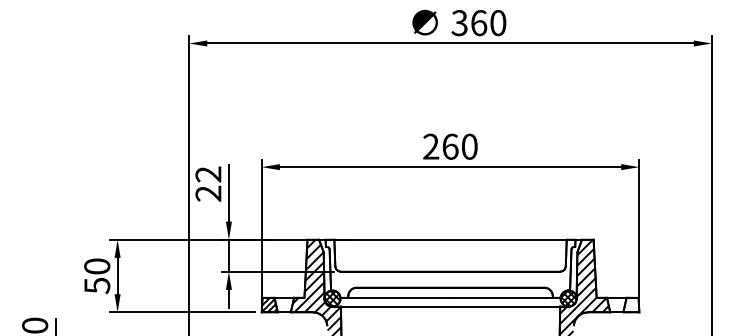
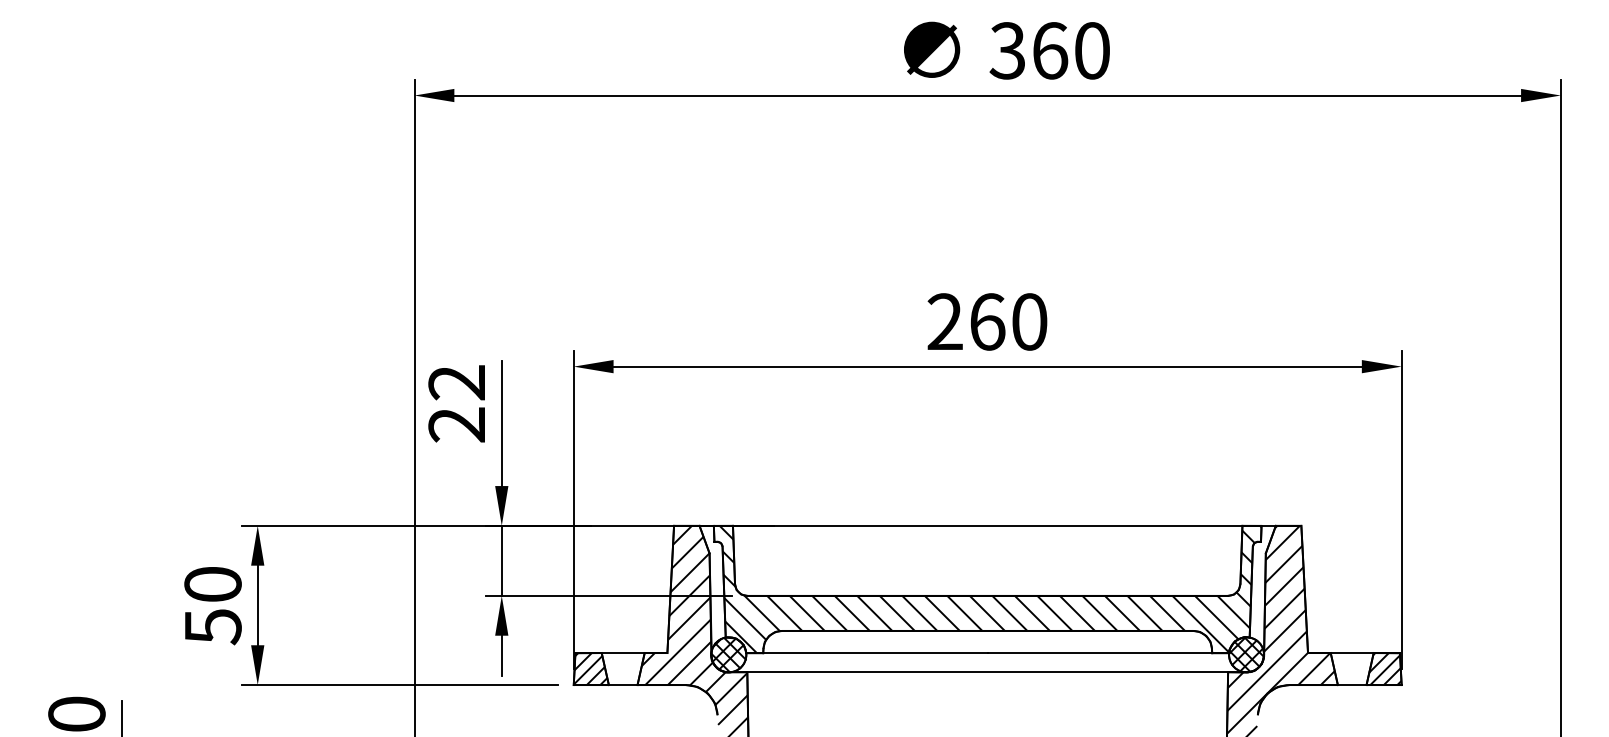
hatch: (451, 268) -> (989, 588), added
hatch: (631, 304) -> (1384, 667), added

